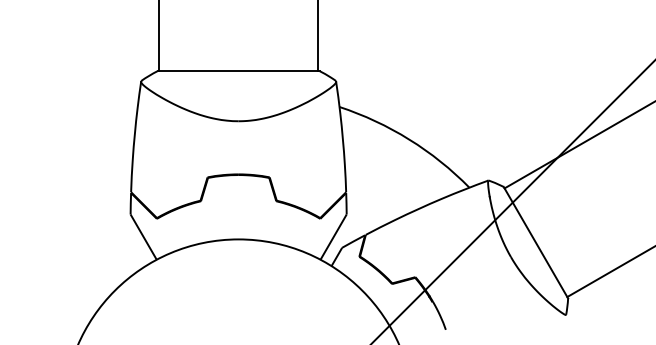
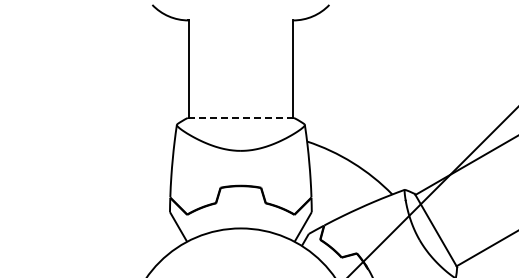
line: (239, 70) -> (241, 117), solid -> dashed

